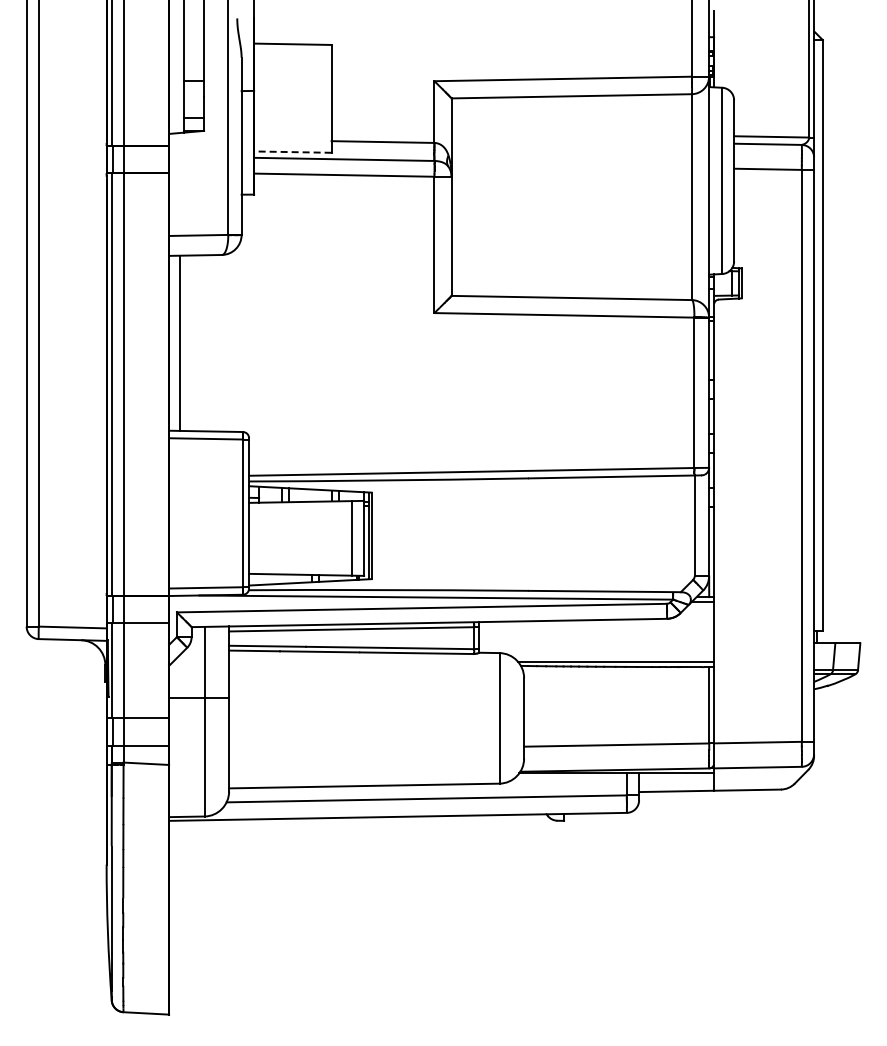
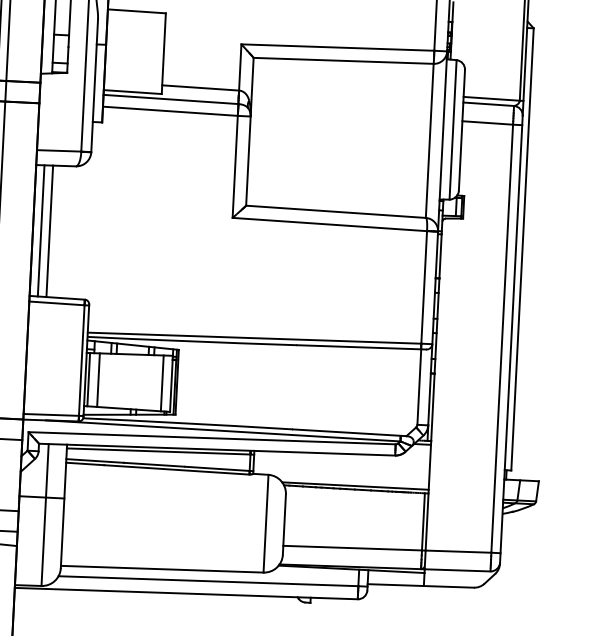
line: (292, 152) -> (132, 92), dashed -> solid
line: (191, 343) -> (49, 231), added
line: (253, 537) -> (88, 379), added
line: (266, 538) -> (98, 380), added

